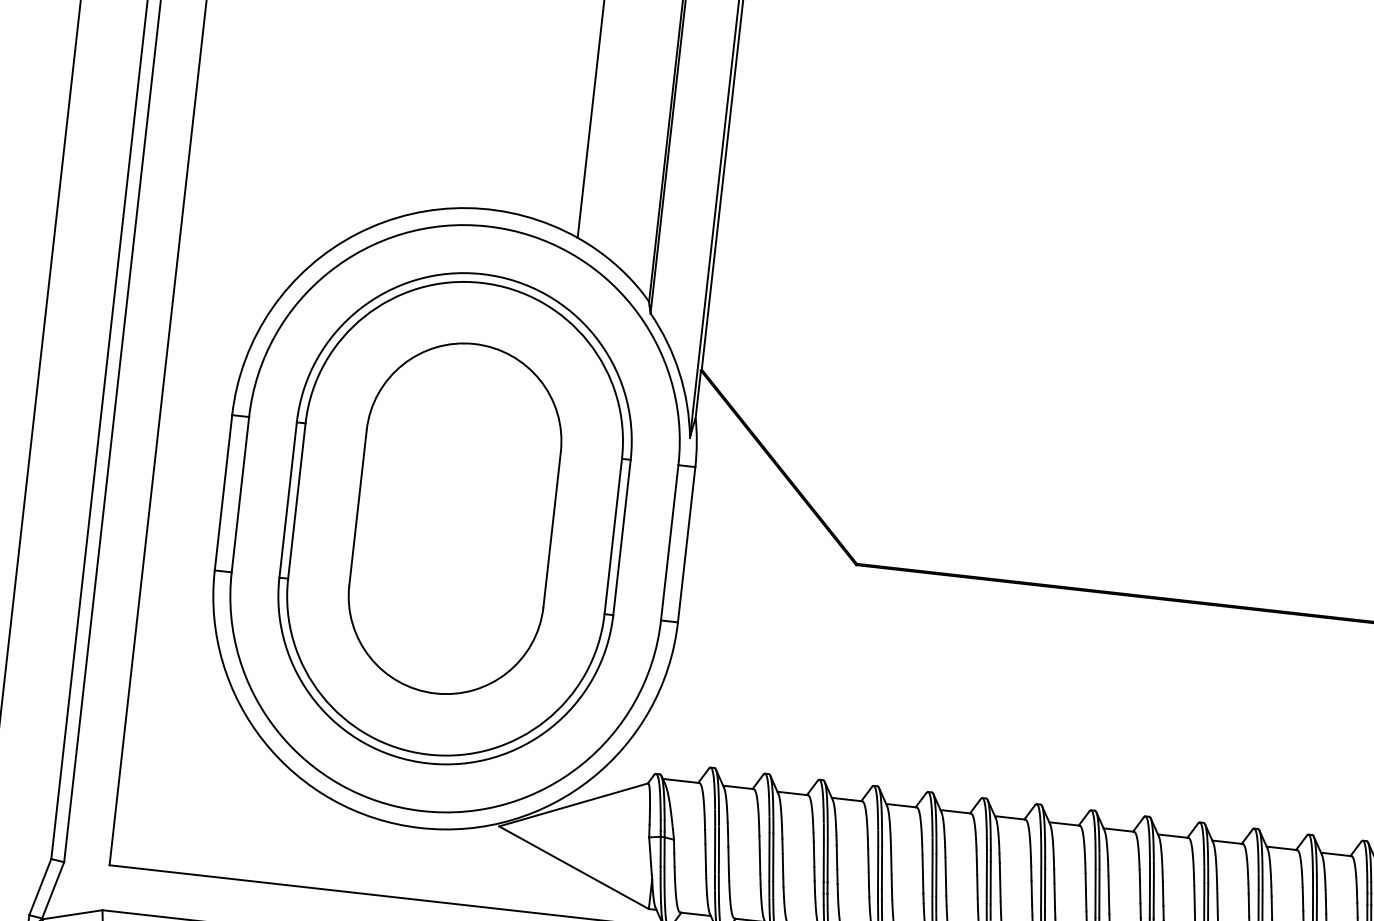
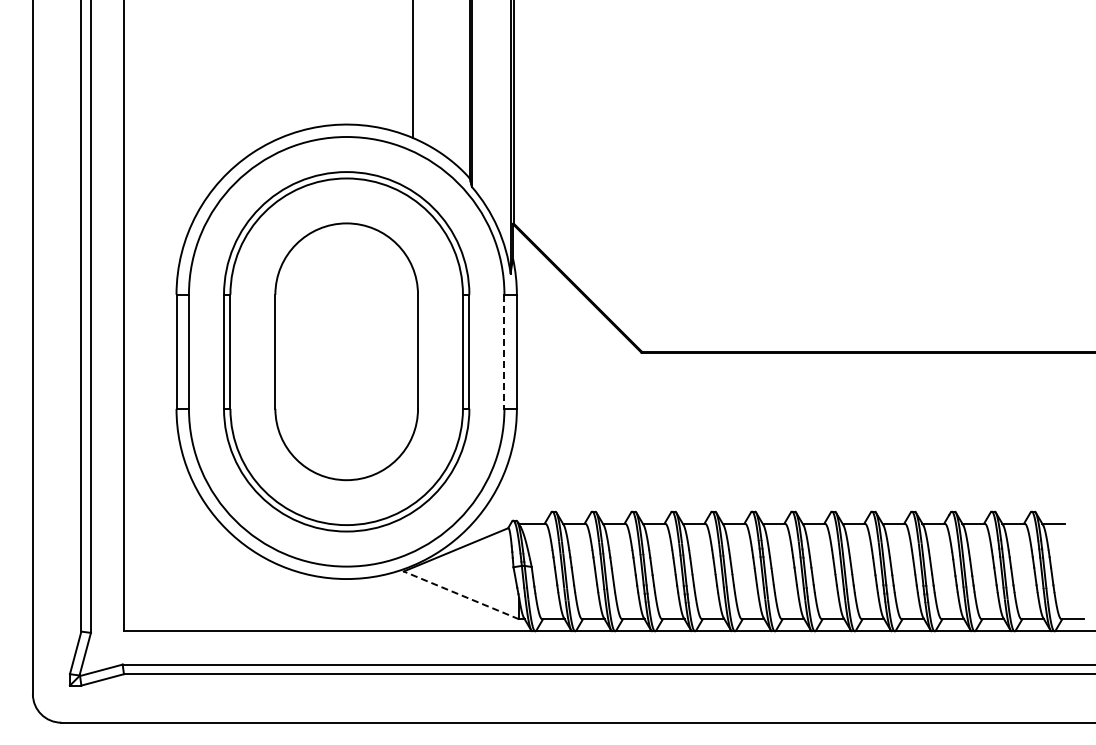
line: (669, 543) -> (504, 352), solid -> dashed
line: (572, 867) -> (460, 595), solid -> dashed

